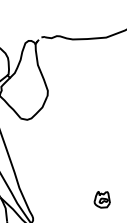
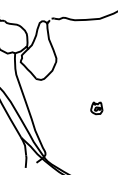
part: (101, 200) -> (96, 108), moved

